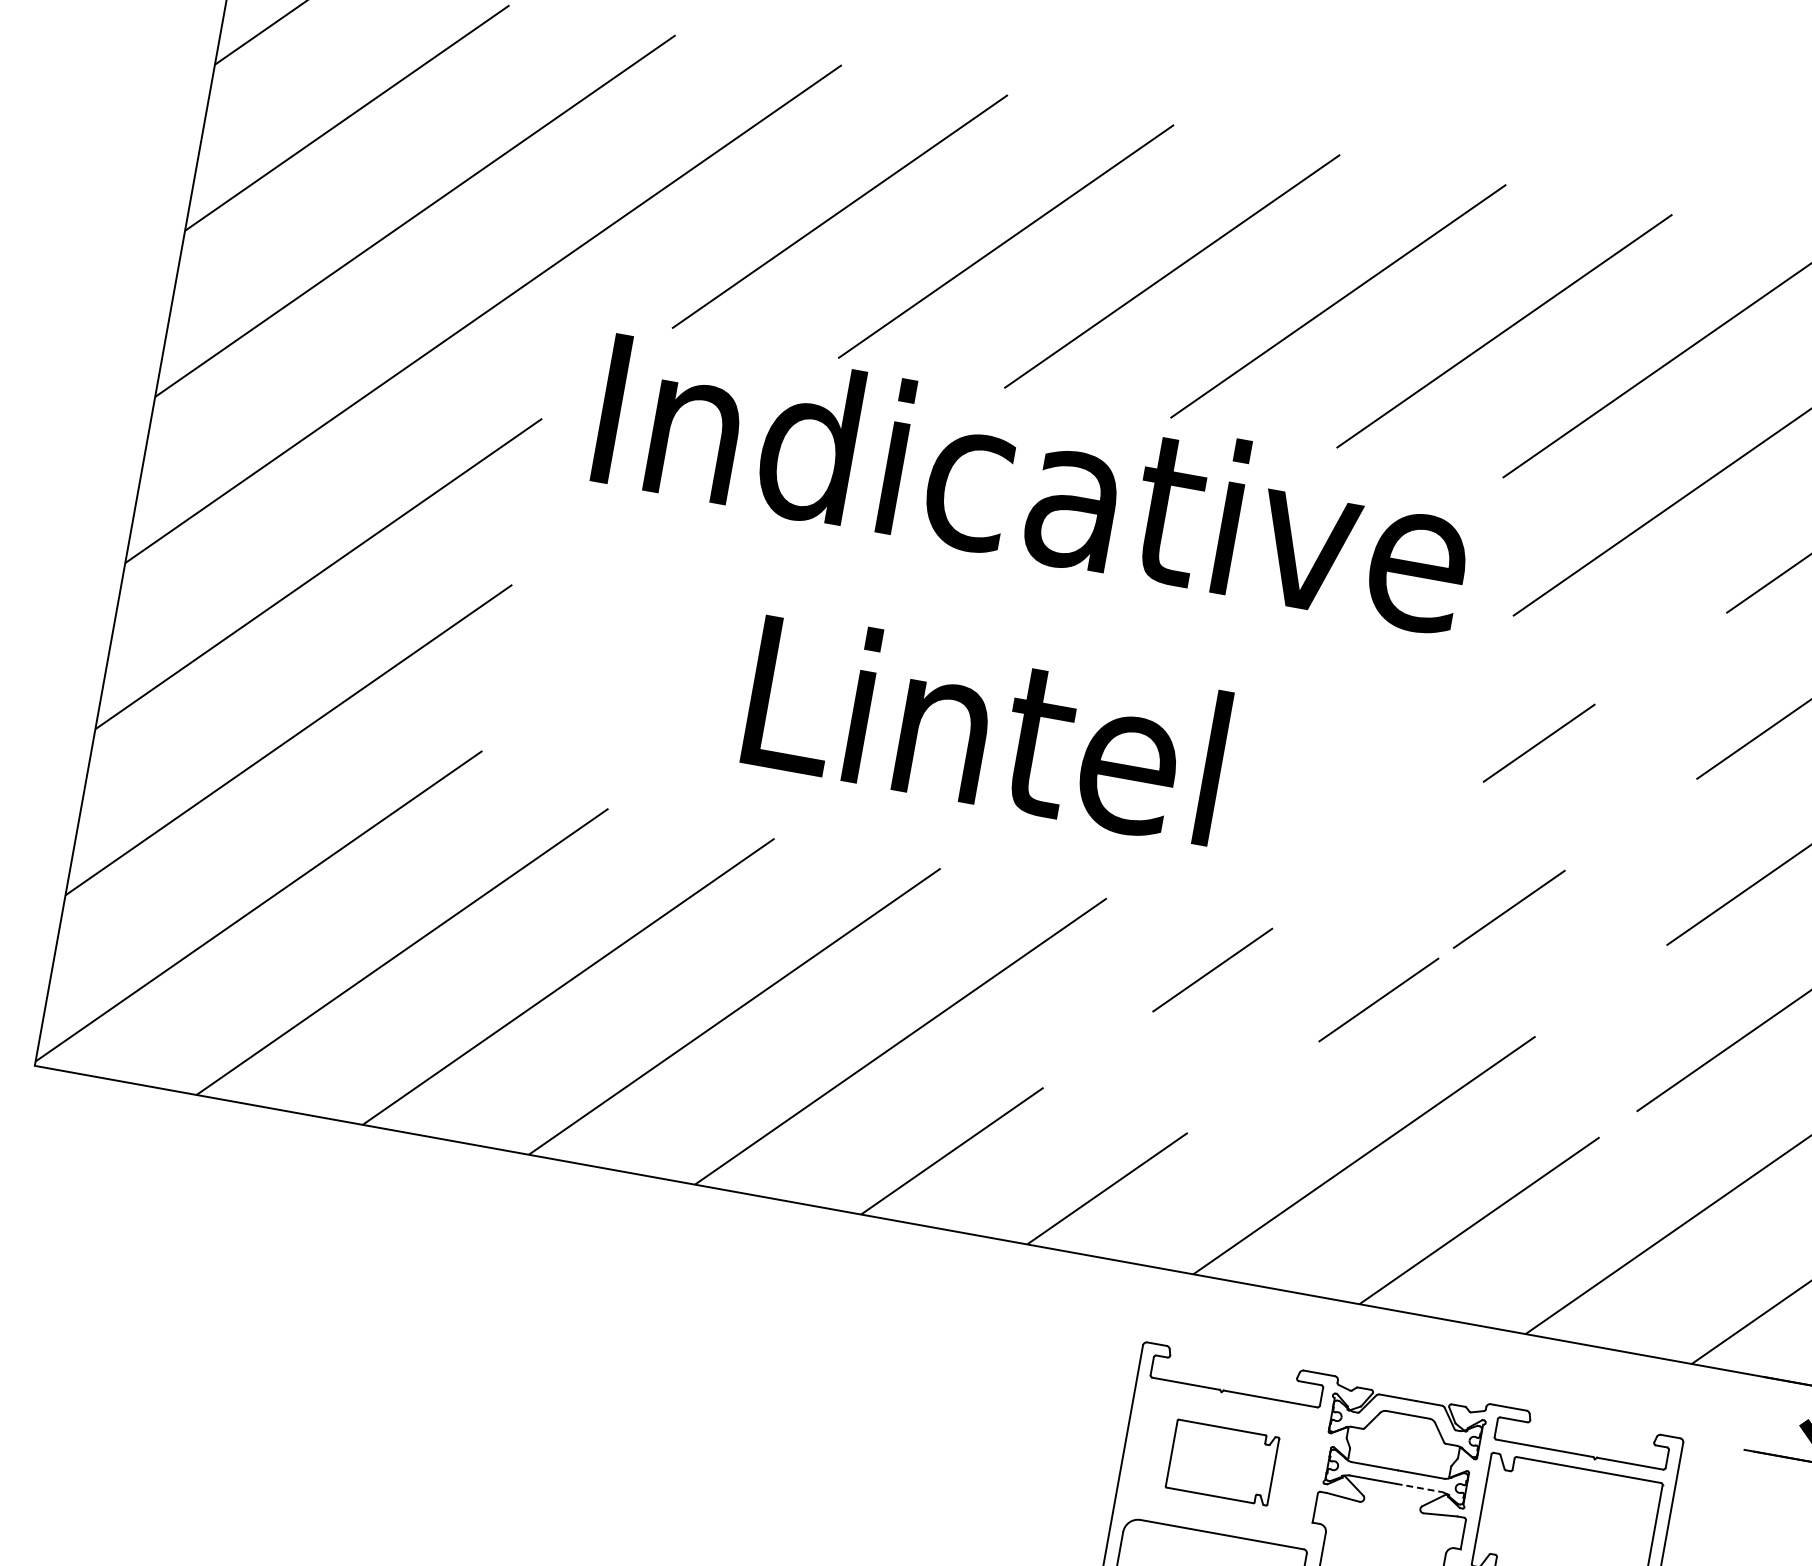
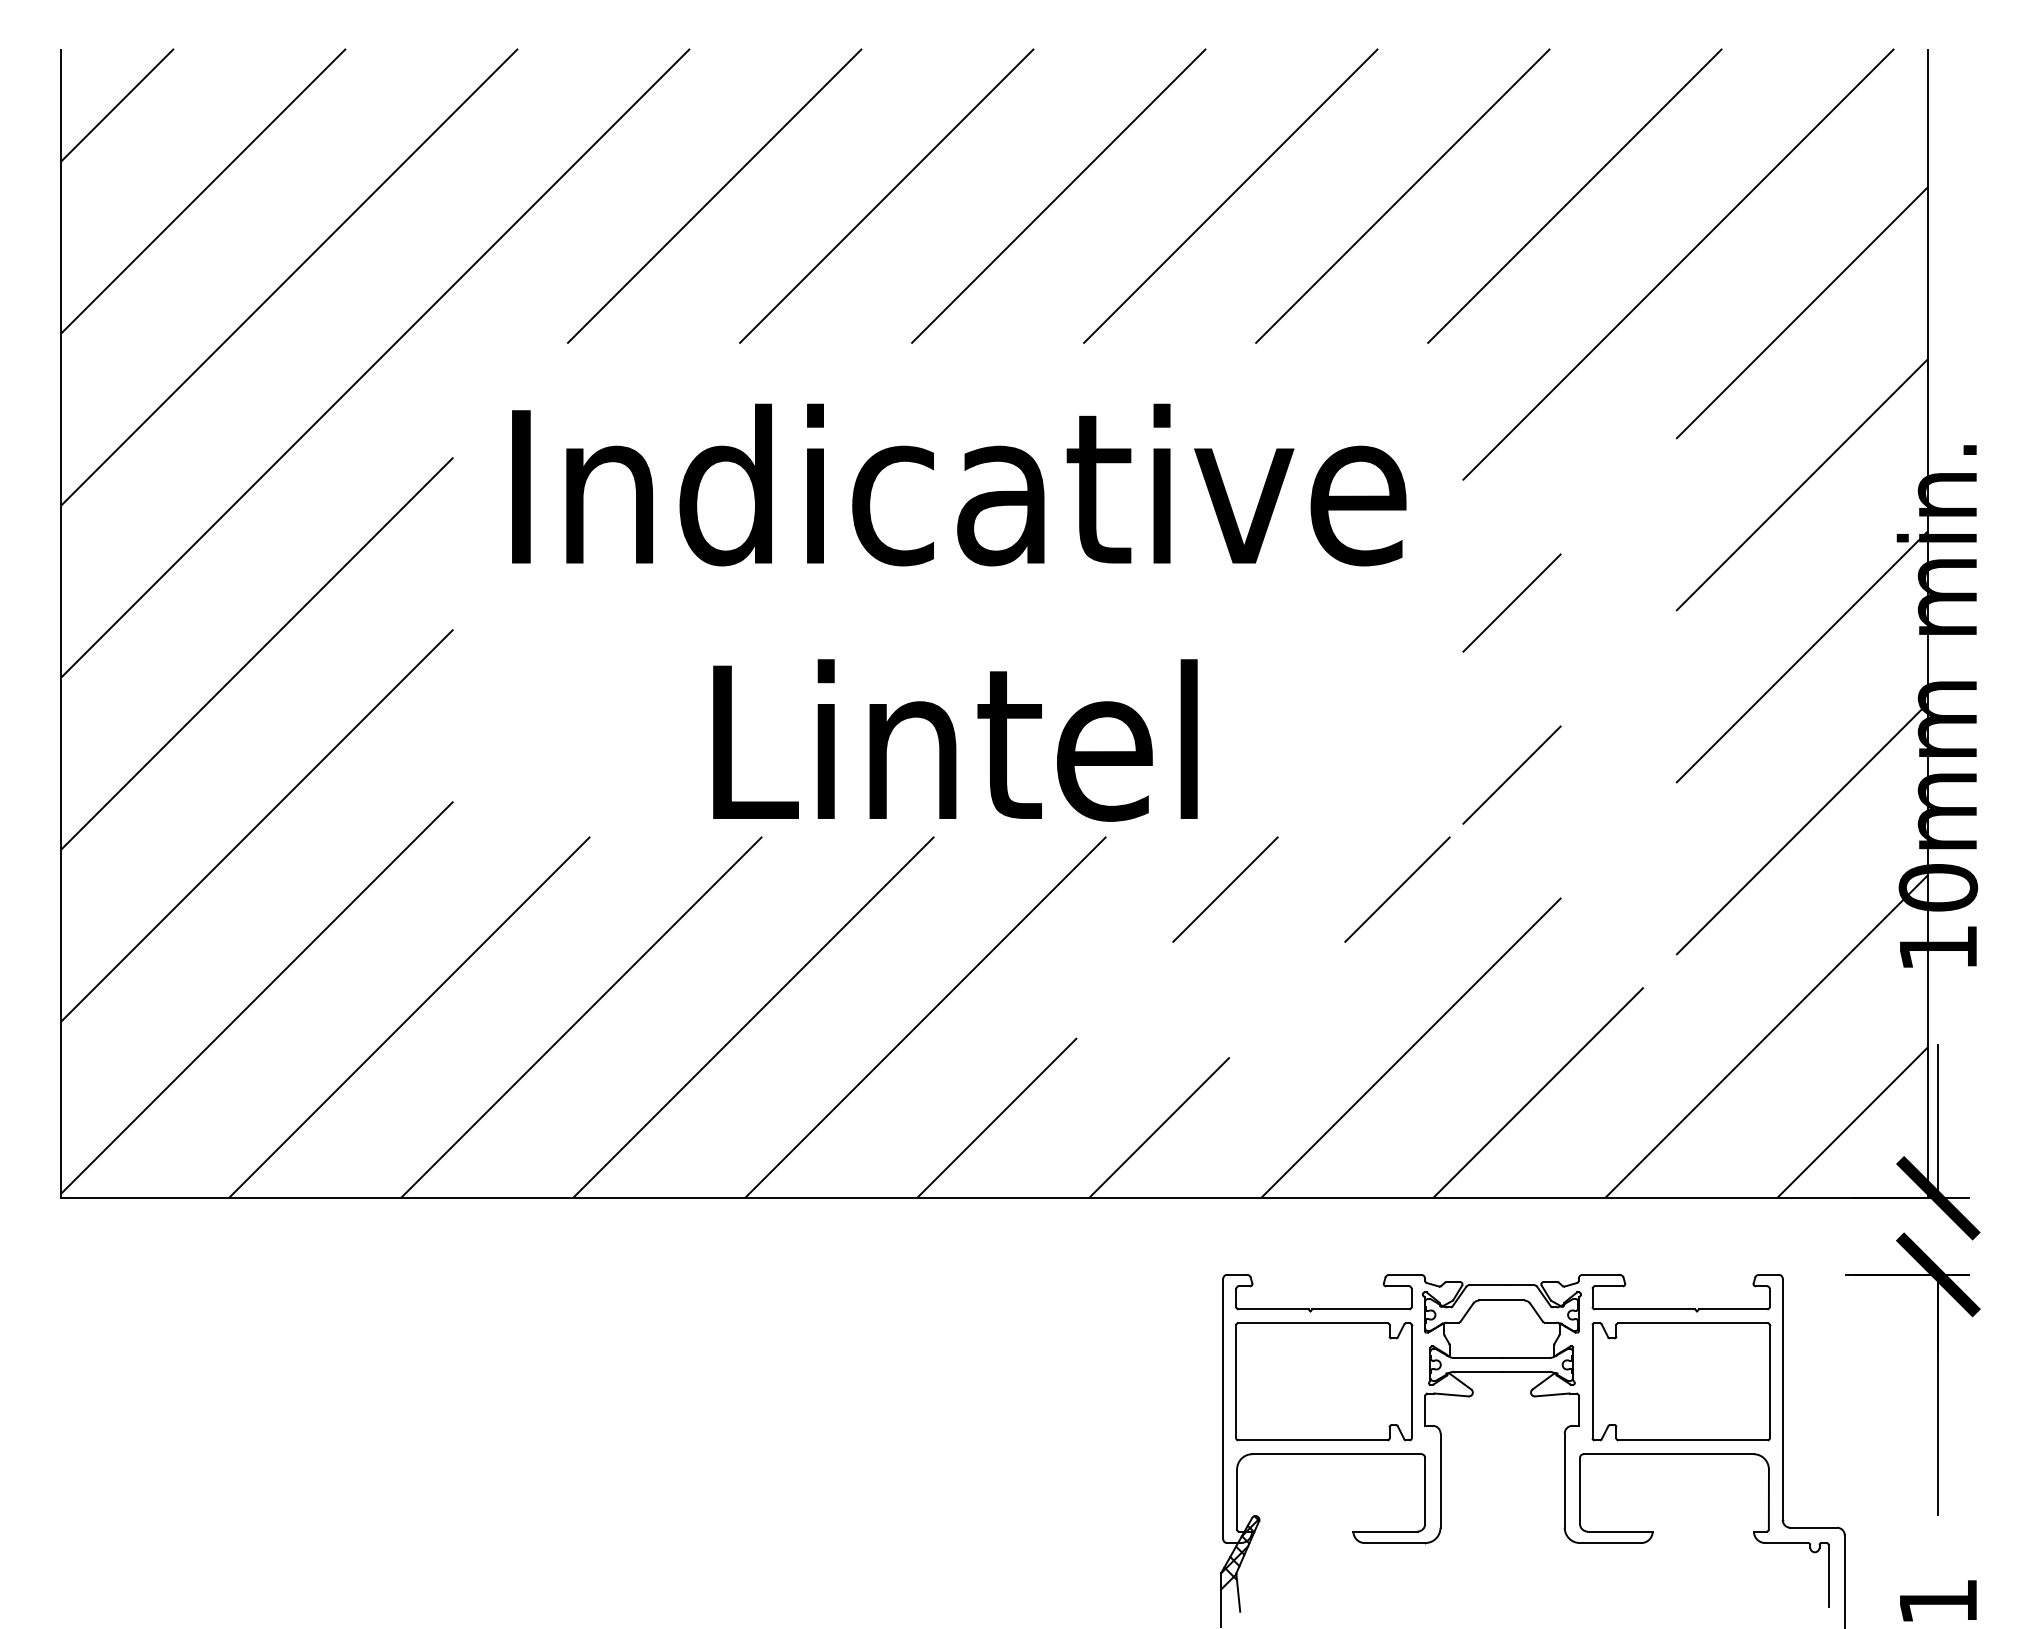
text: (1013, 606) -> (959, 612), moved
part: (1222, 1462) -> (1324, 1381), size x1.67
line: (1418, 1487) -> (1525, 1371), dashed -> solid

